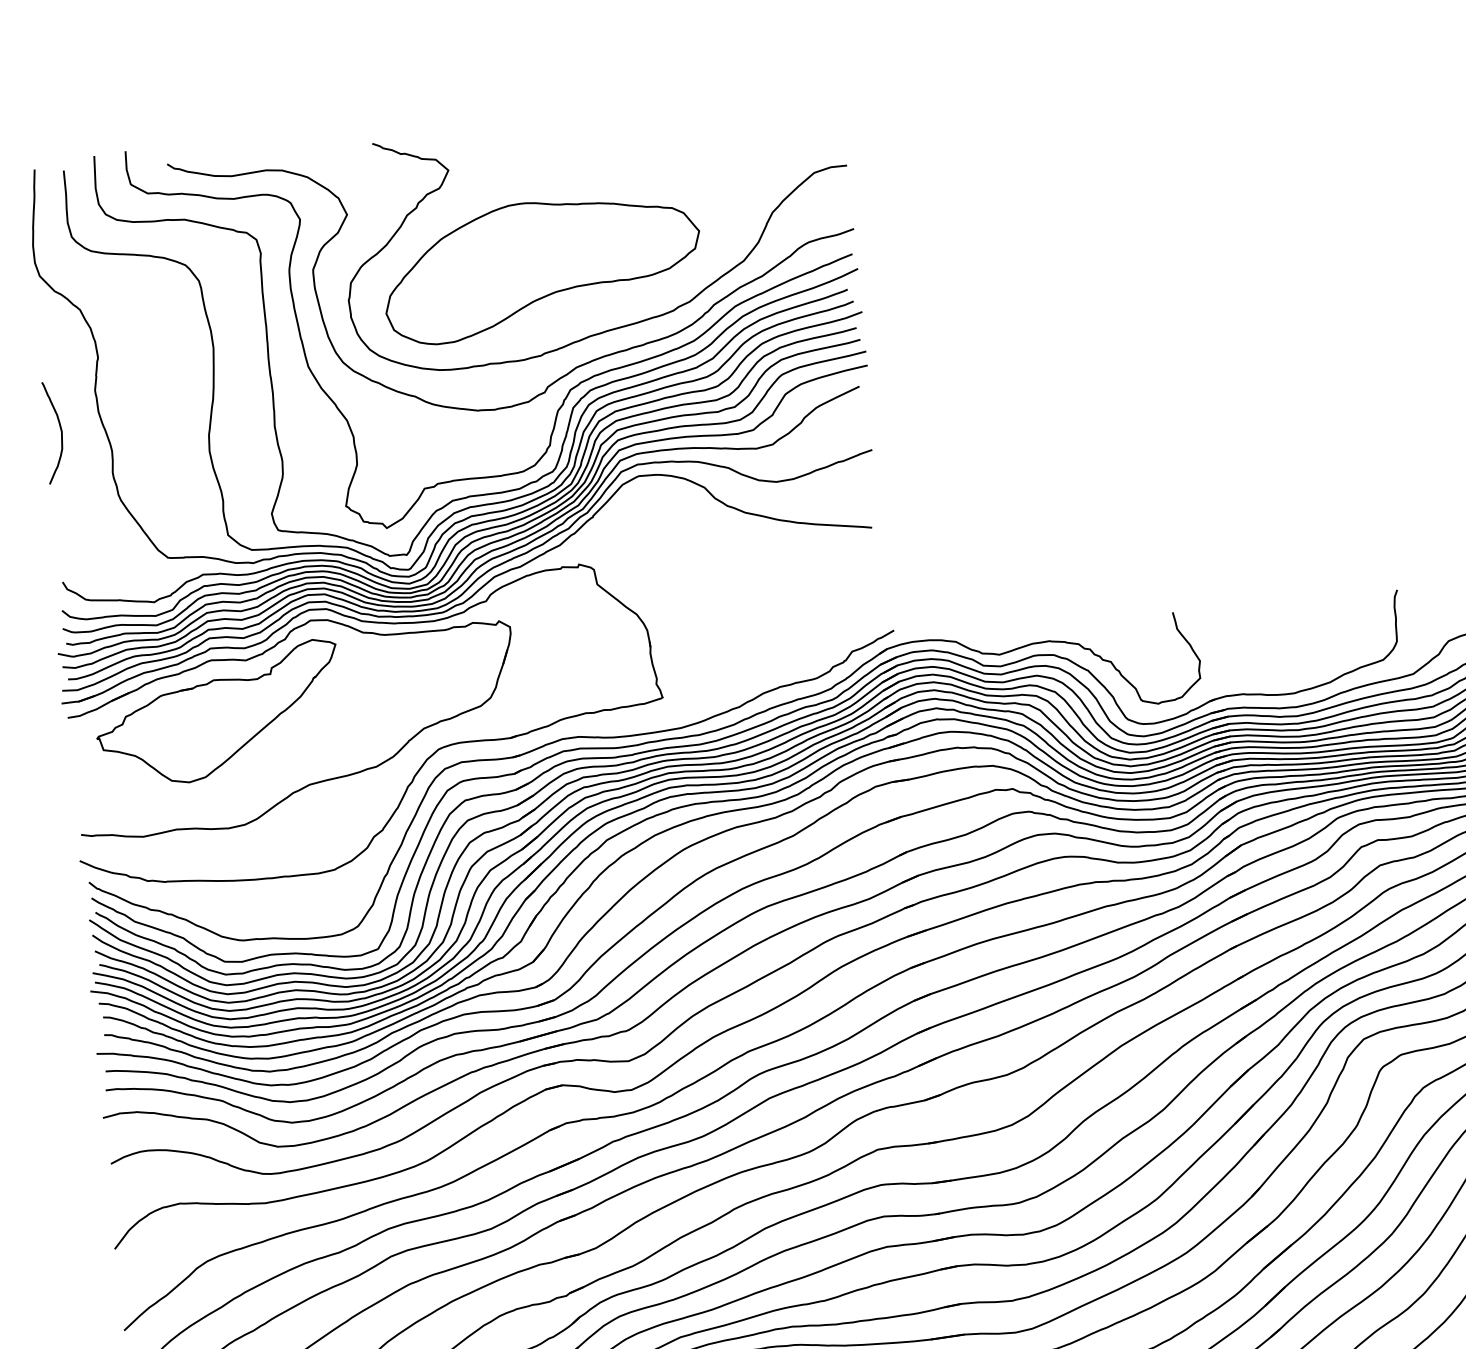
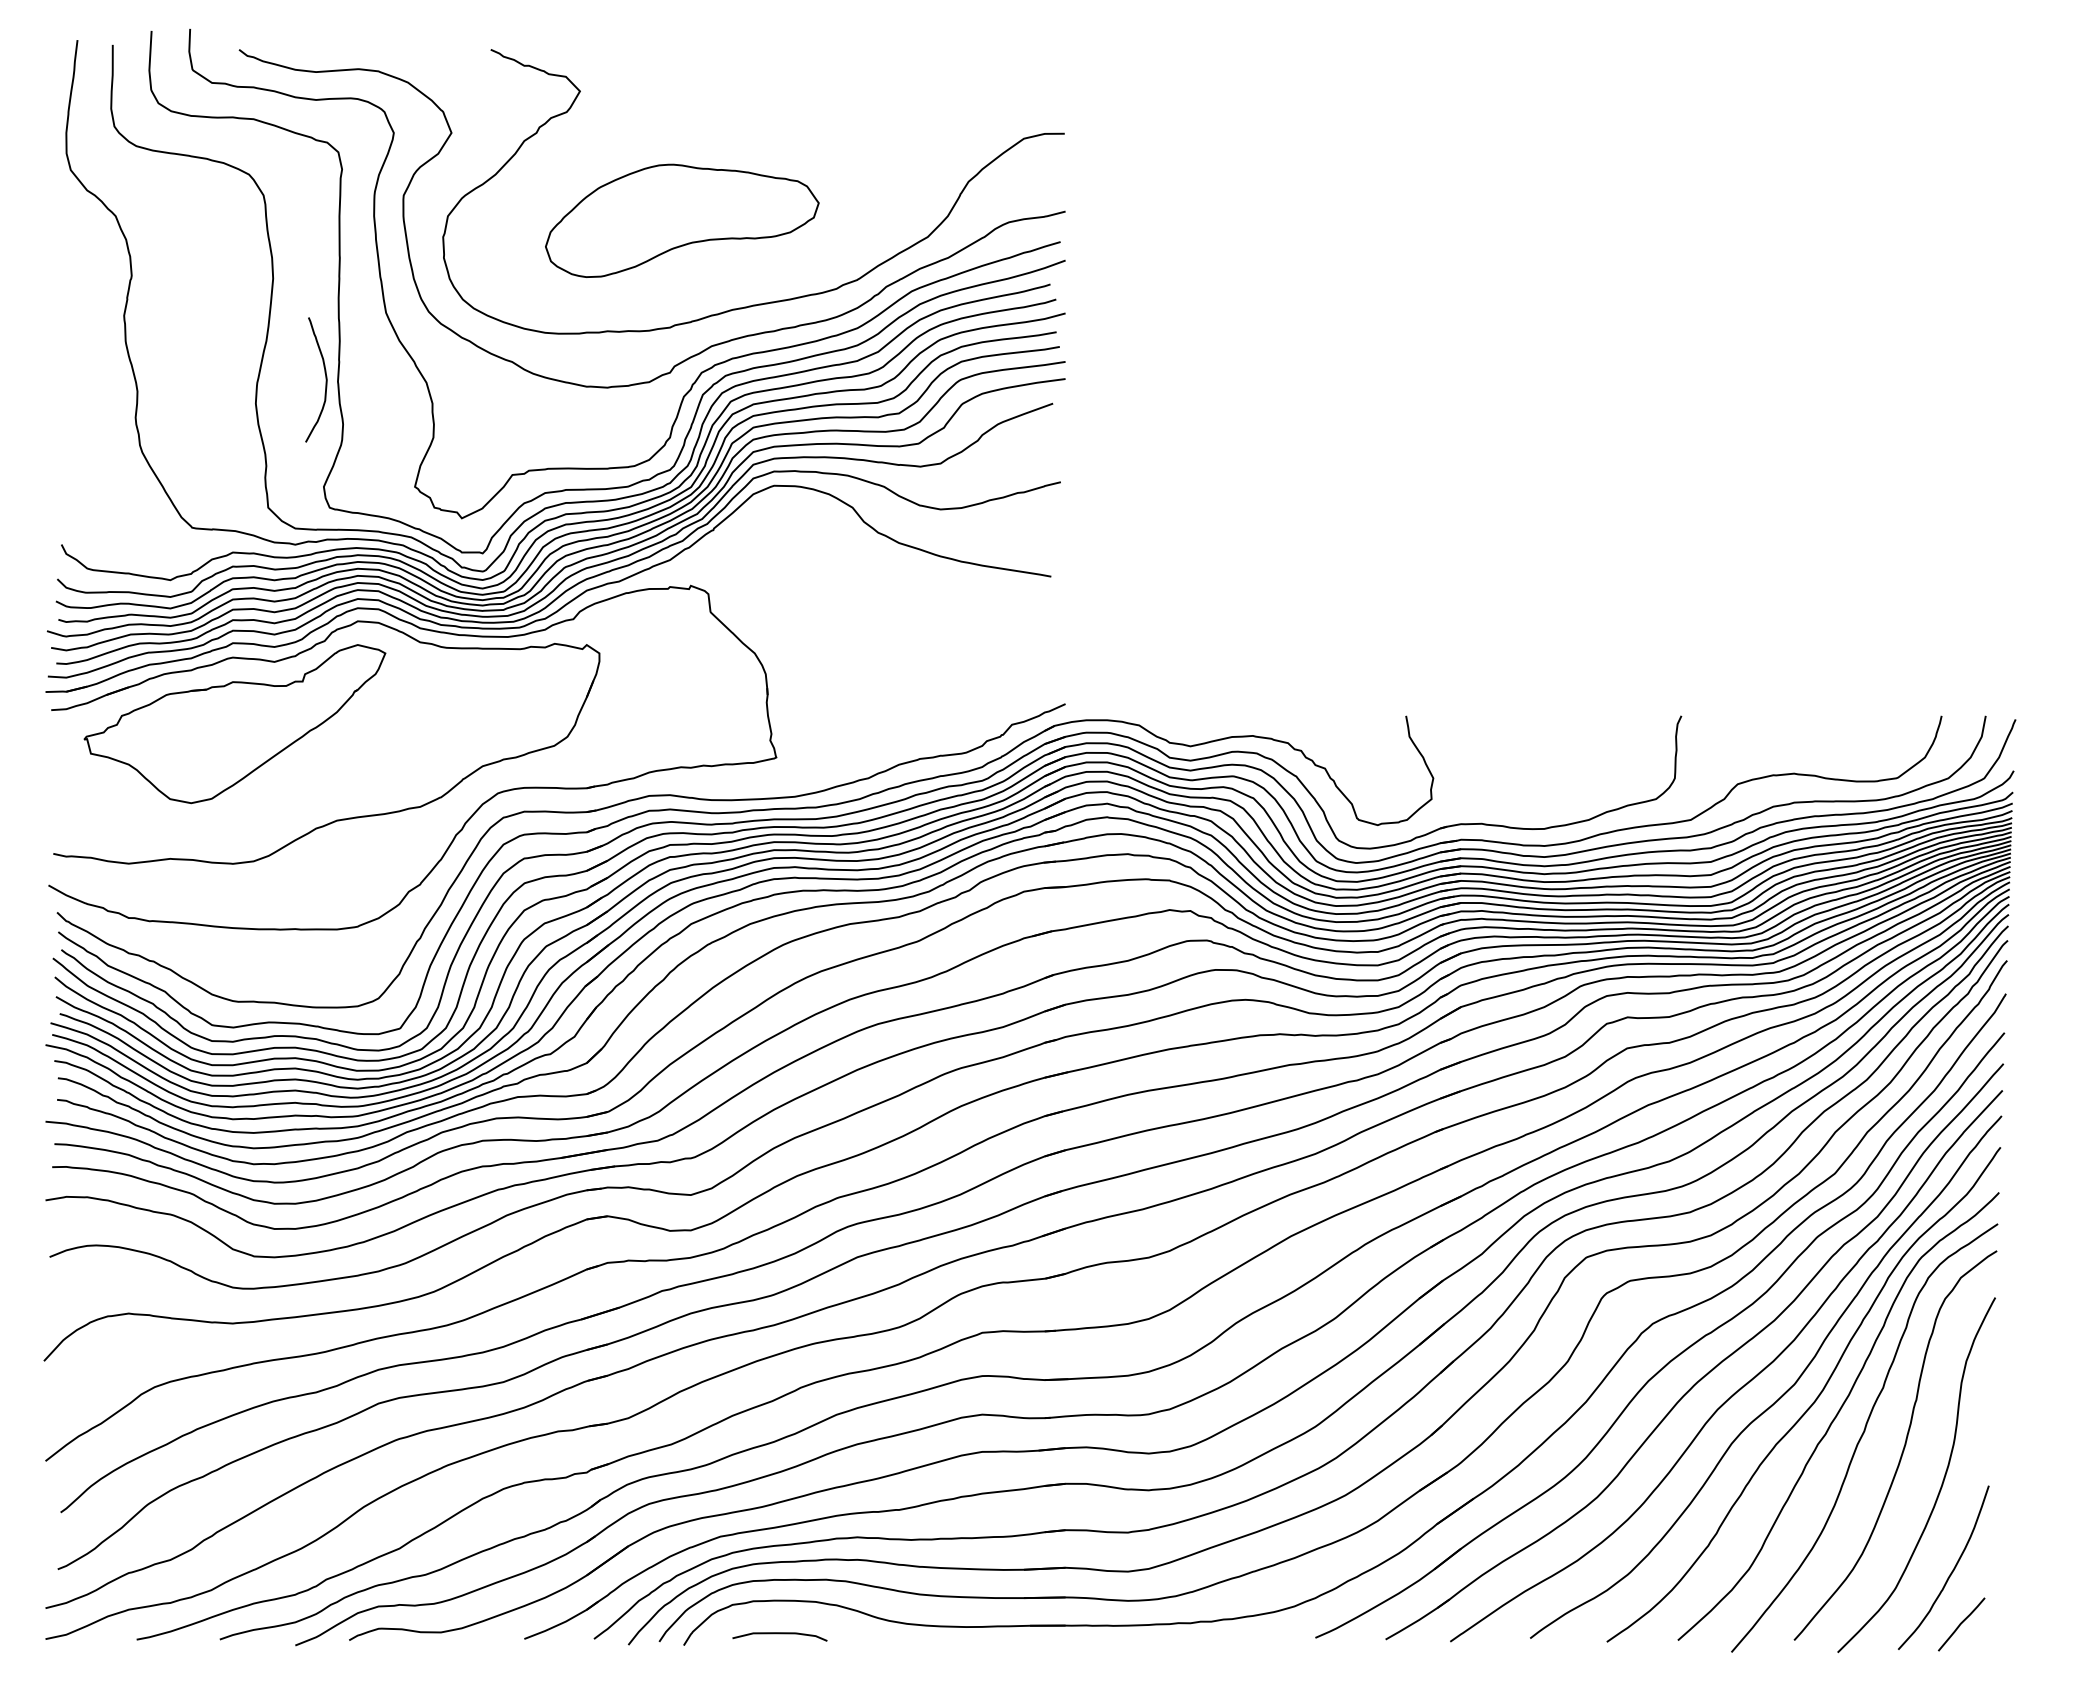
part: (542, 267) -> (682, 220), size x0.7
curve: (60, 431) -> (325, 379), moved

